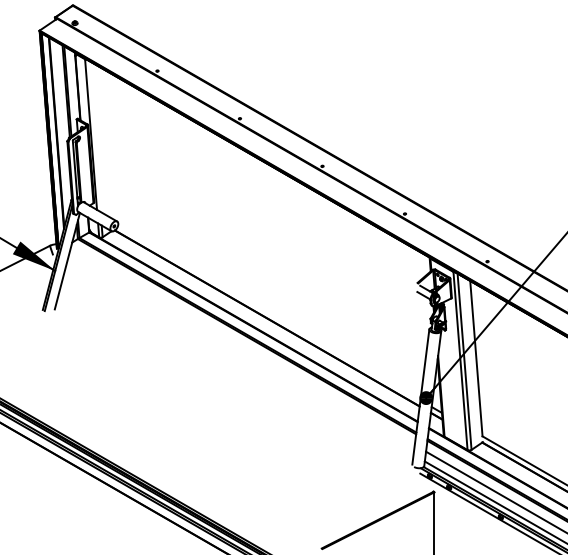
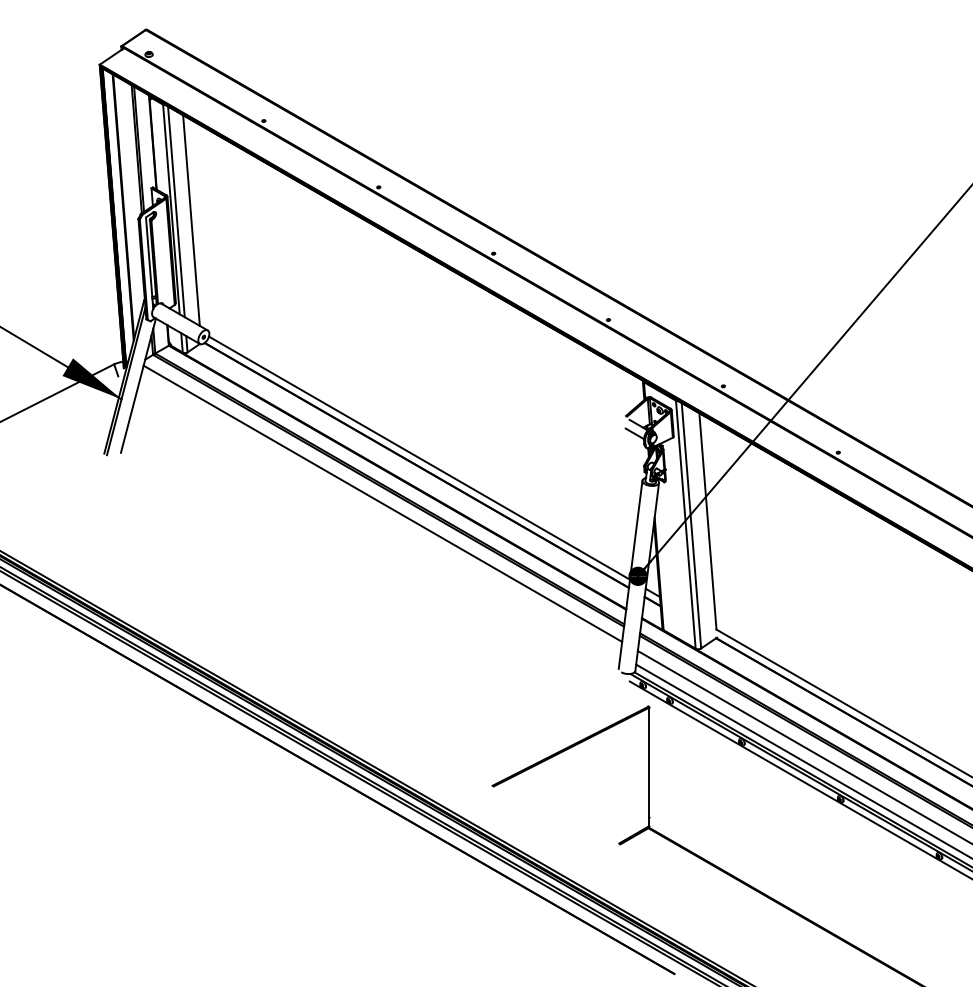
line: (94, 136) -> (176, 211), added
line: (105, 142) -> (191, 220), added
line: (269, 312) -> (419, 457), added
line: (242, 345) -> (382, 503), added

